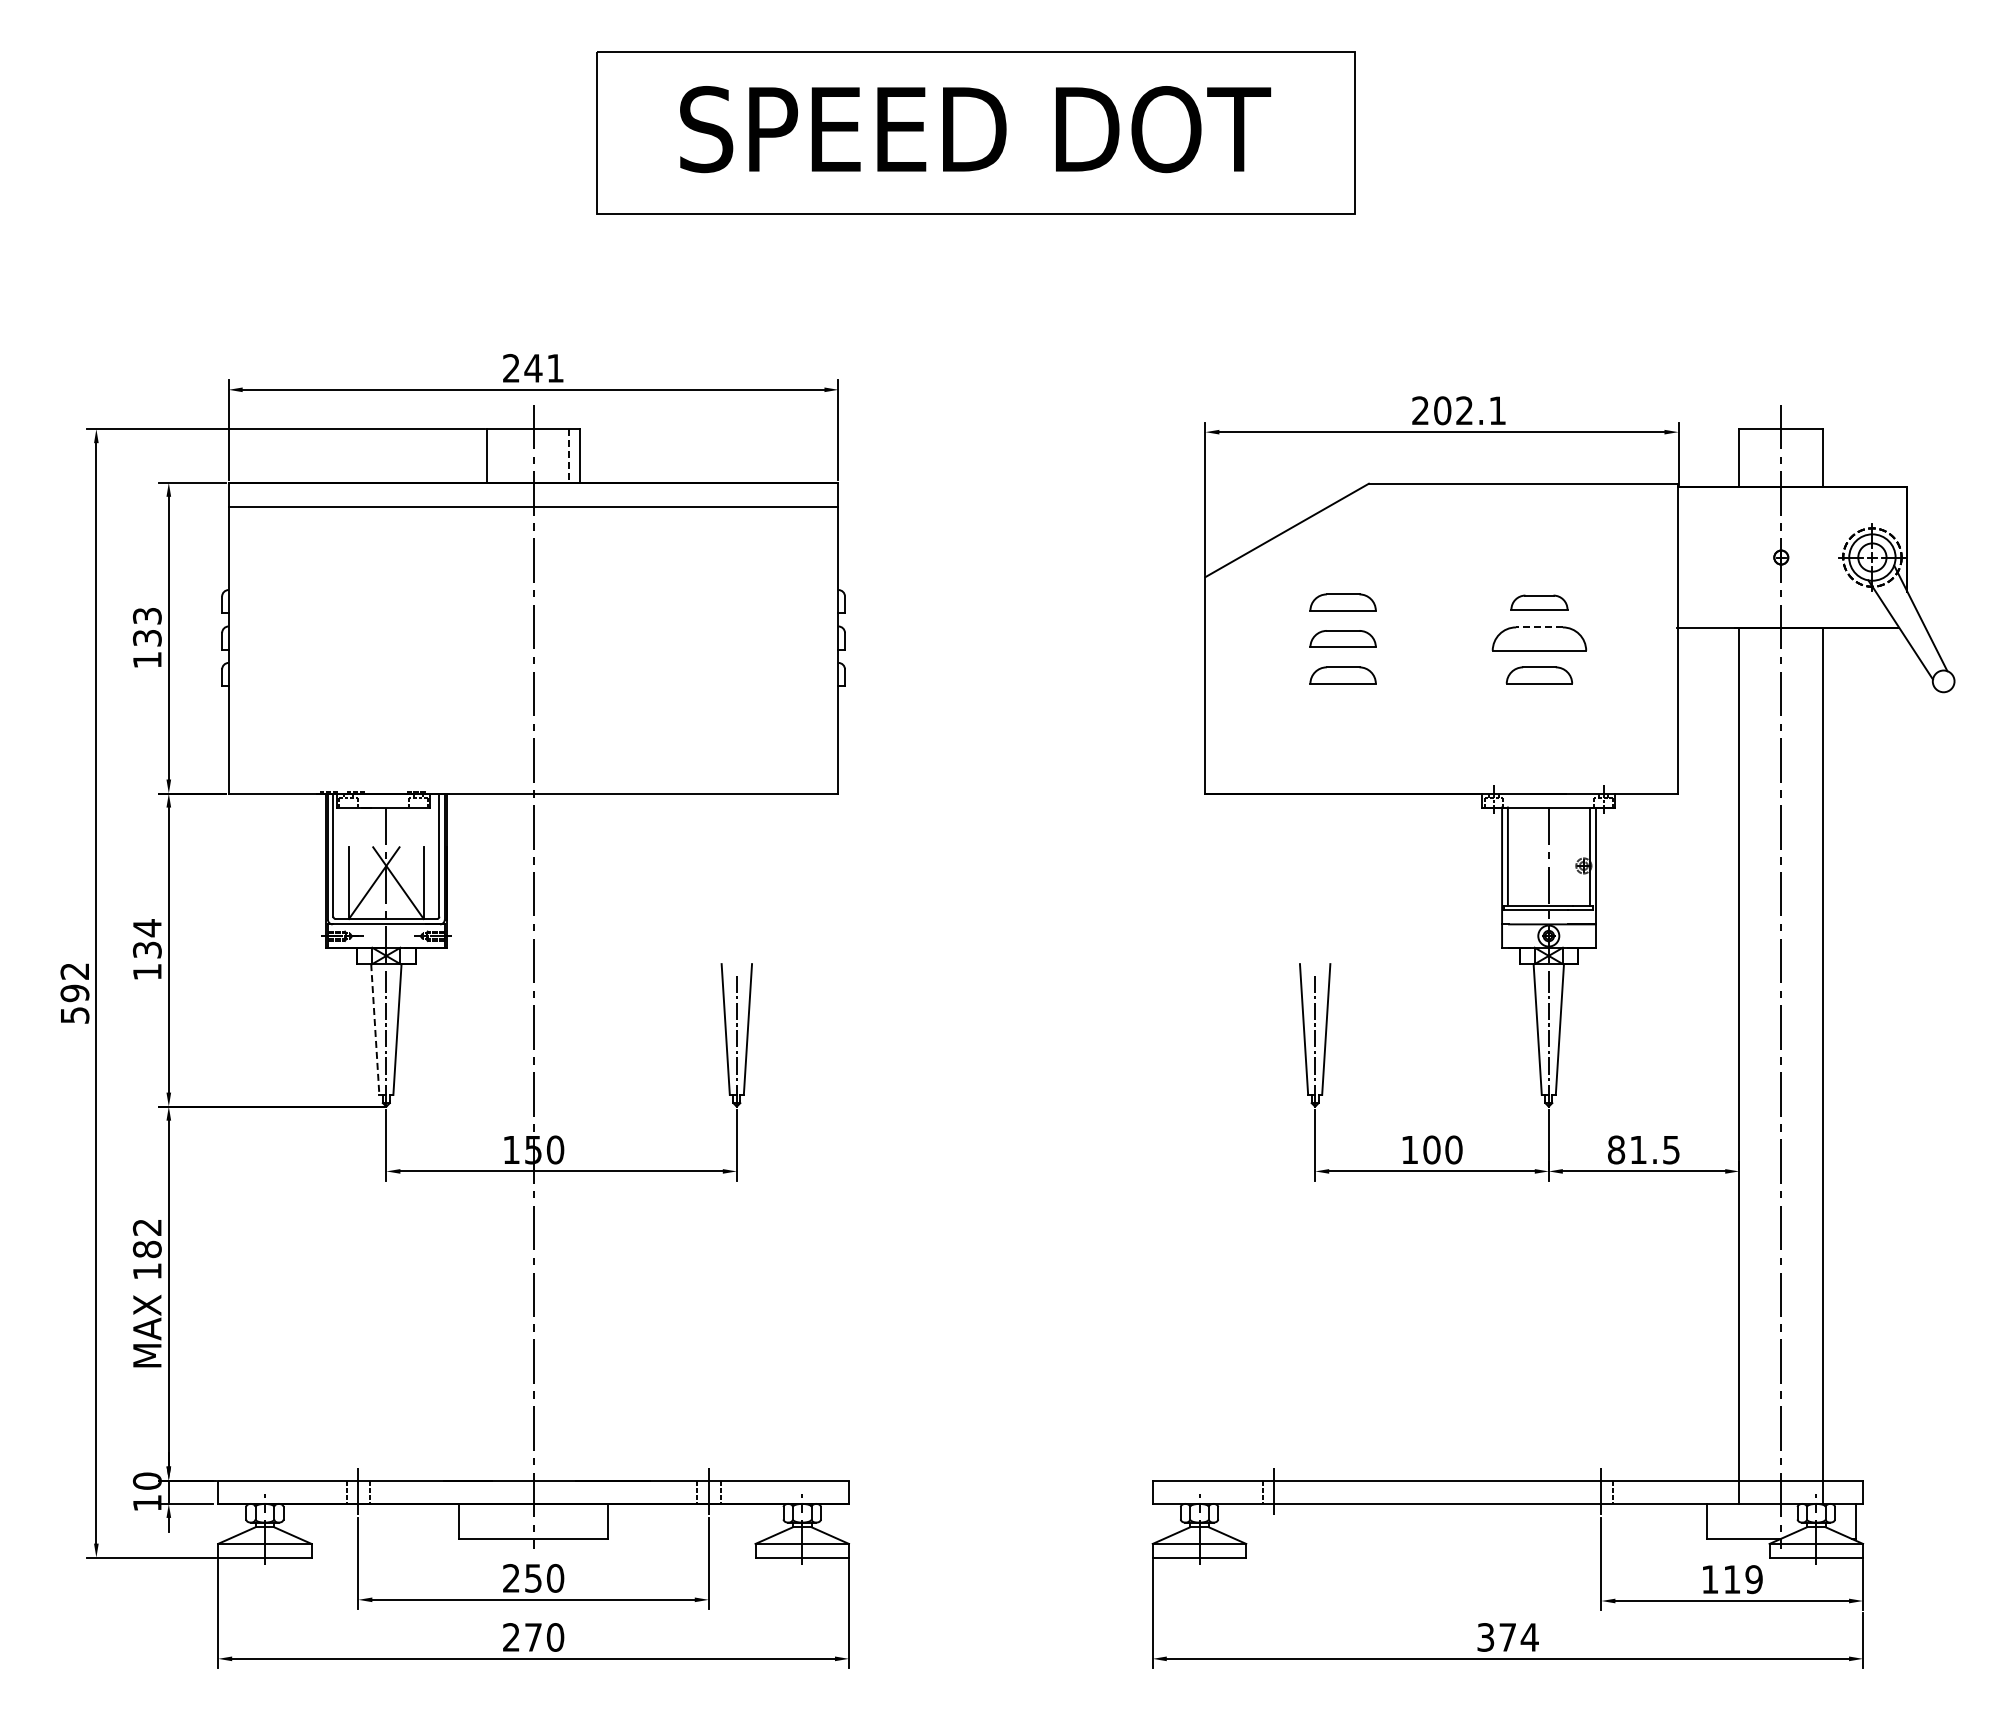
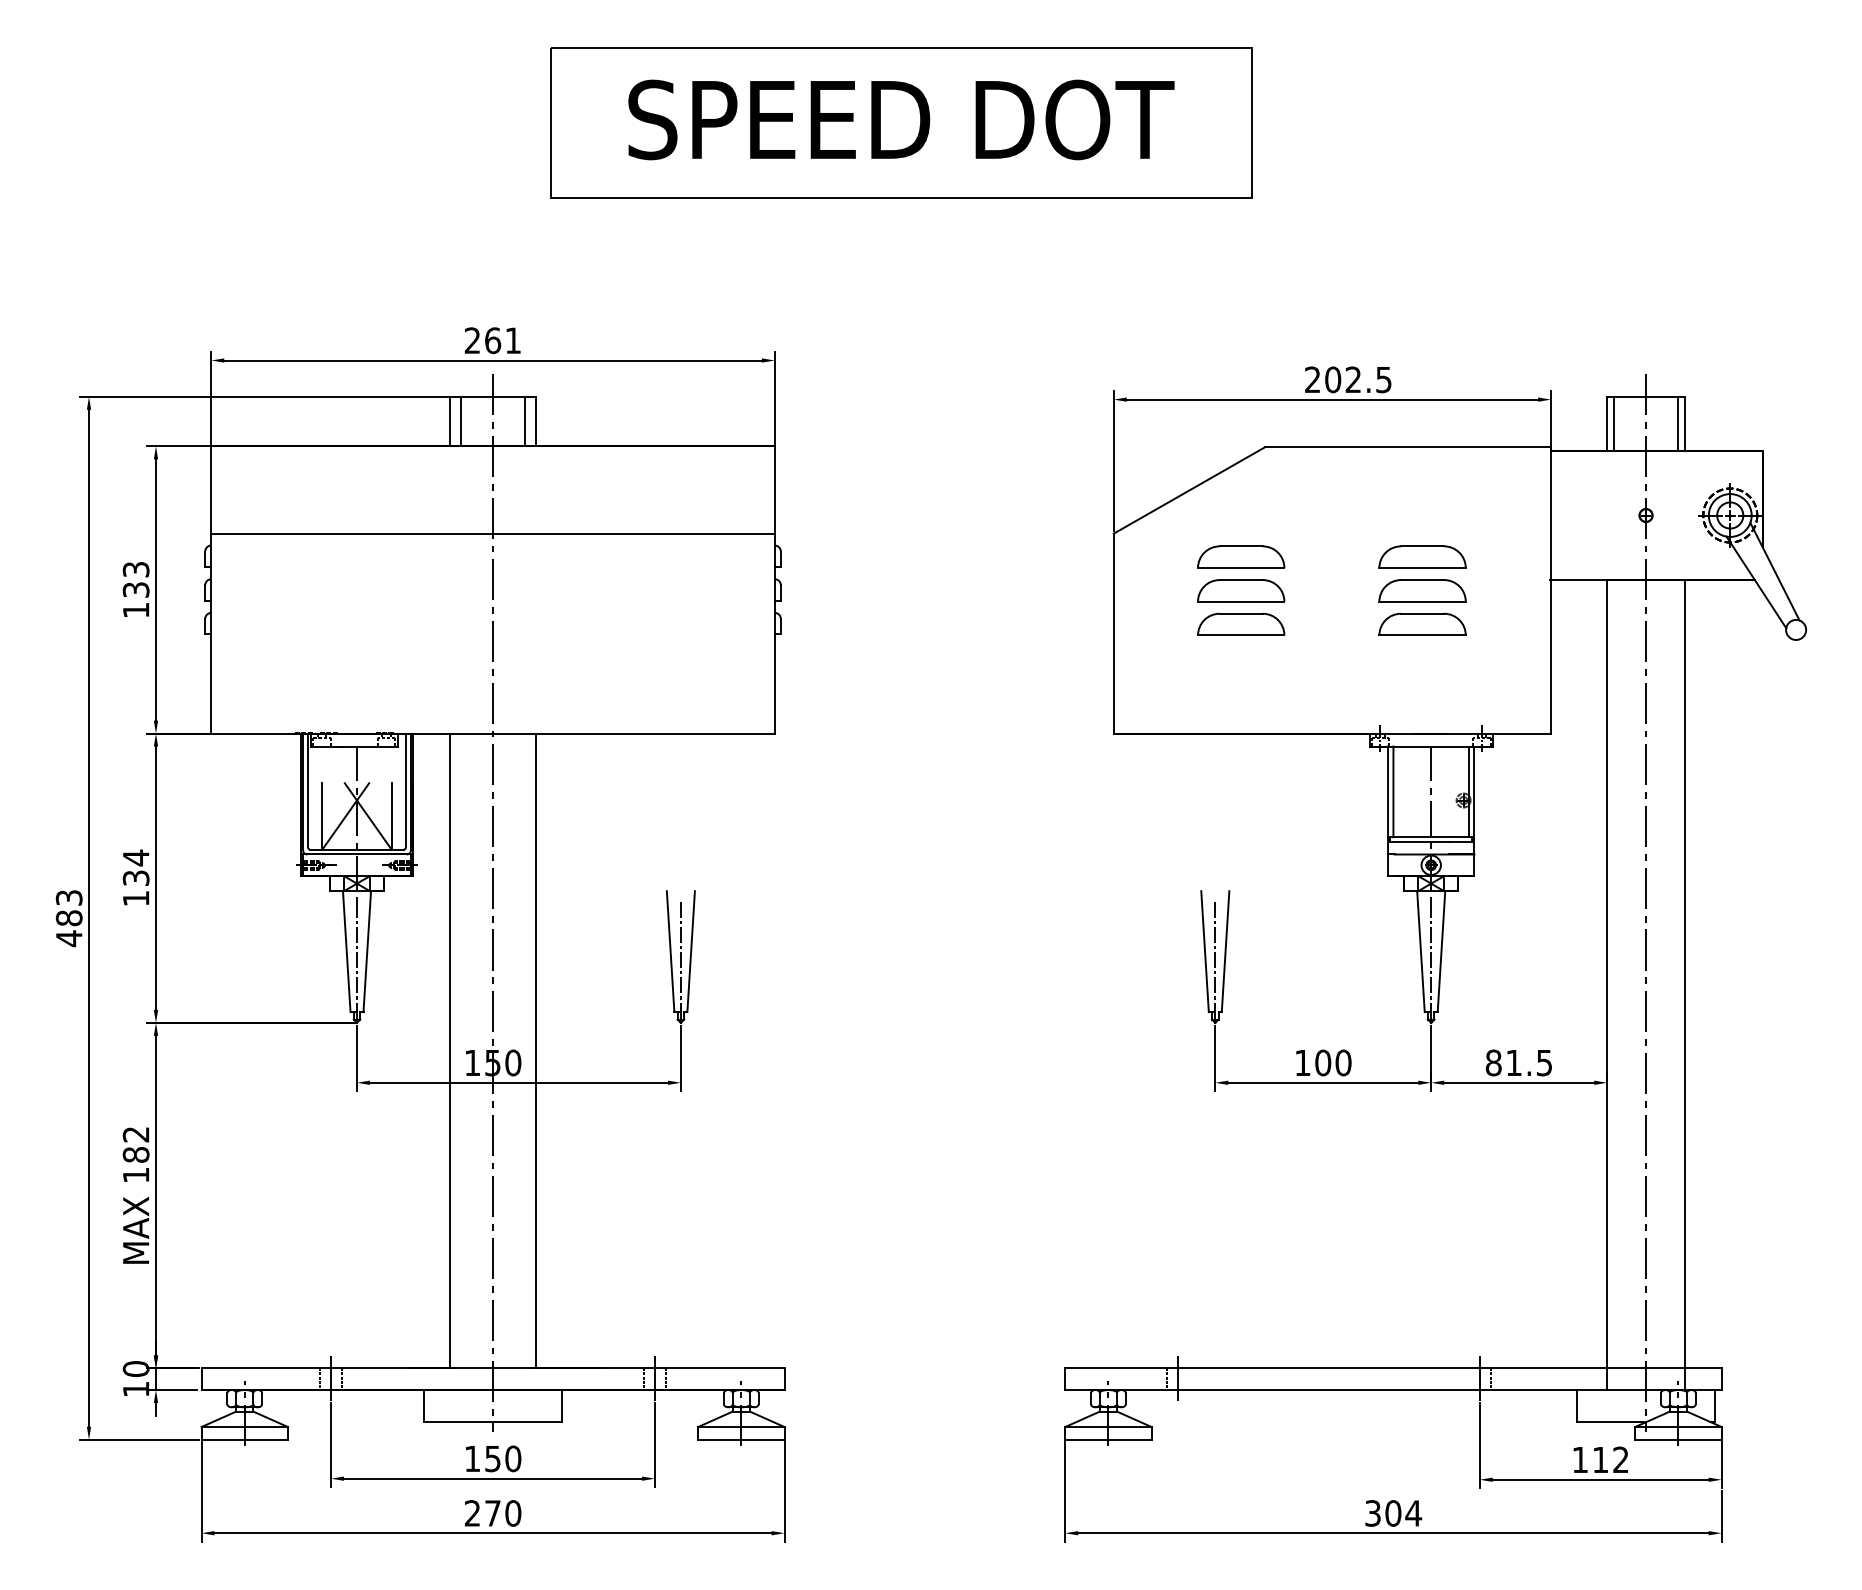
text: (533, 367) -> (492, 339), 241 -> 261
text: (1497, 410) -> (1383, 379), 202.1 -> 202.5
line: (498, 455) -> (460, 421), added
line: (568, 455) -> (525, 421), dashed -> solid
line: (1746, 458) -> (1613, 423), added
line: (1816, 458) -> (1678, 423), added
line: (533, 507) -> (492, 533), moved
part: (1342, 602) -> (1240, 557), size x1.43
part: (1539, 602) -> (1422, 557), size x1.67
line: (1538, 627) -> (1421, 580), dashed -> solid
part: (1342, 638) -> (1240, 590), size x1.43
part: (1342, 675) -> (1240, 624), size x1.43
part: (1539, 675) -> (1422, 624), size x1.43
text: (74, 993) -> (68, 918), 592 -> 483
line: (375, 1029) -> (346, 951), dashed -> solid
line: (486, 1136) -> (449, 1050), added
line: (580, 1136) -> (536, 1050), added
text: (511, 1578) -> (472, 1458), 250 -> 150
text: (1753, 1579) -> (1620, 1459), 119 -> 112
text: (1507, 1637) -> (1393, 1513), 374 -> 304

